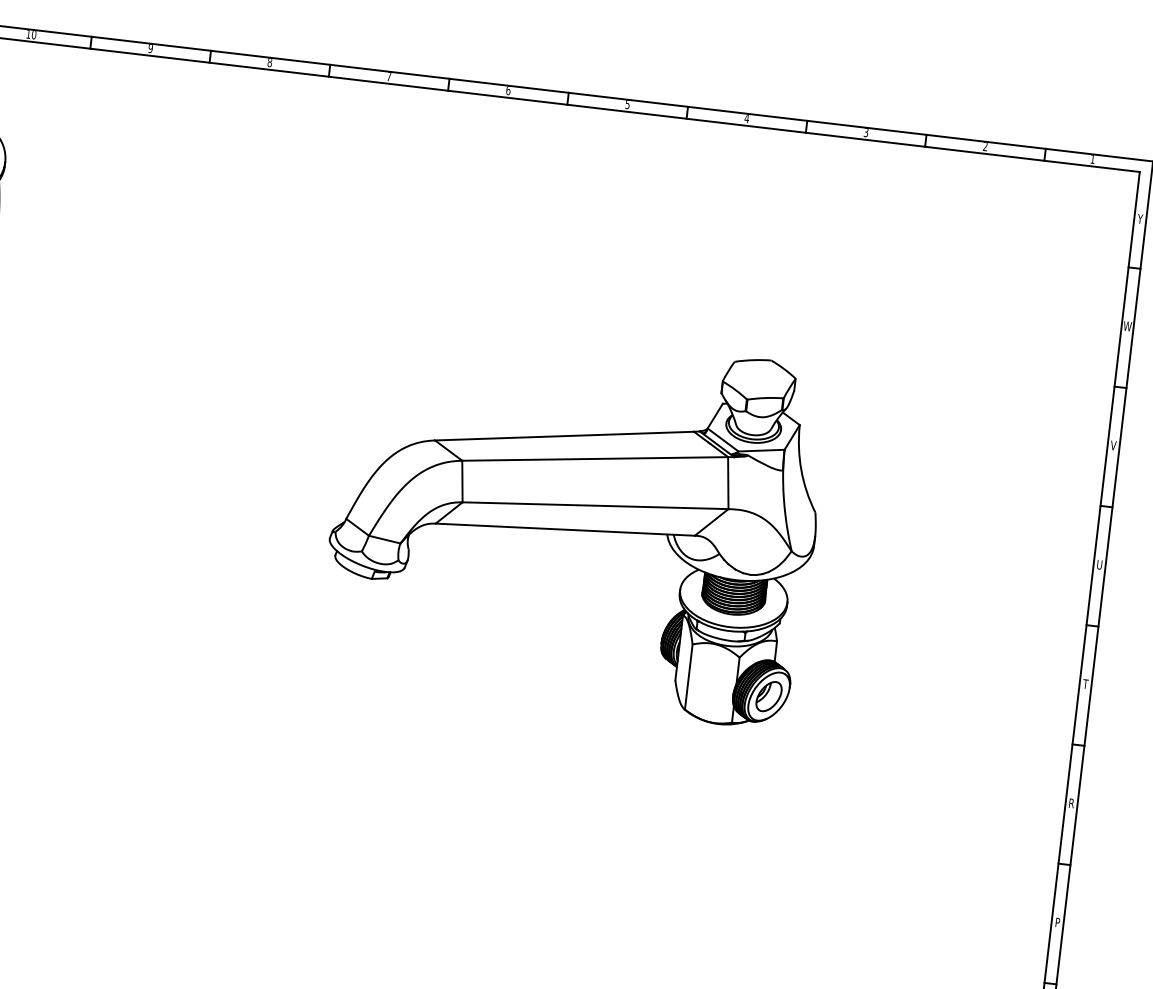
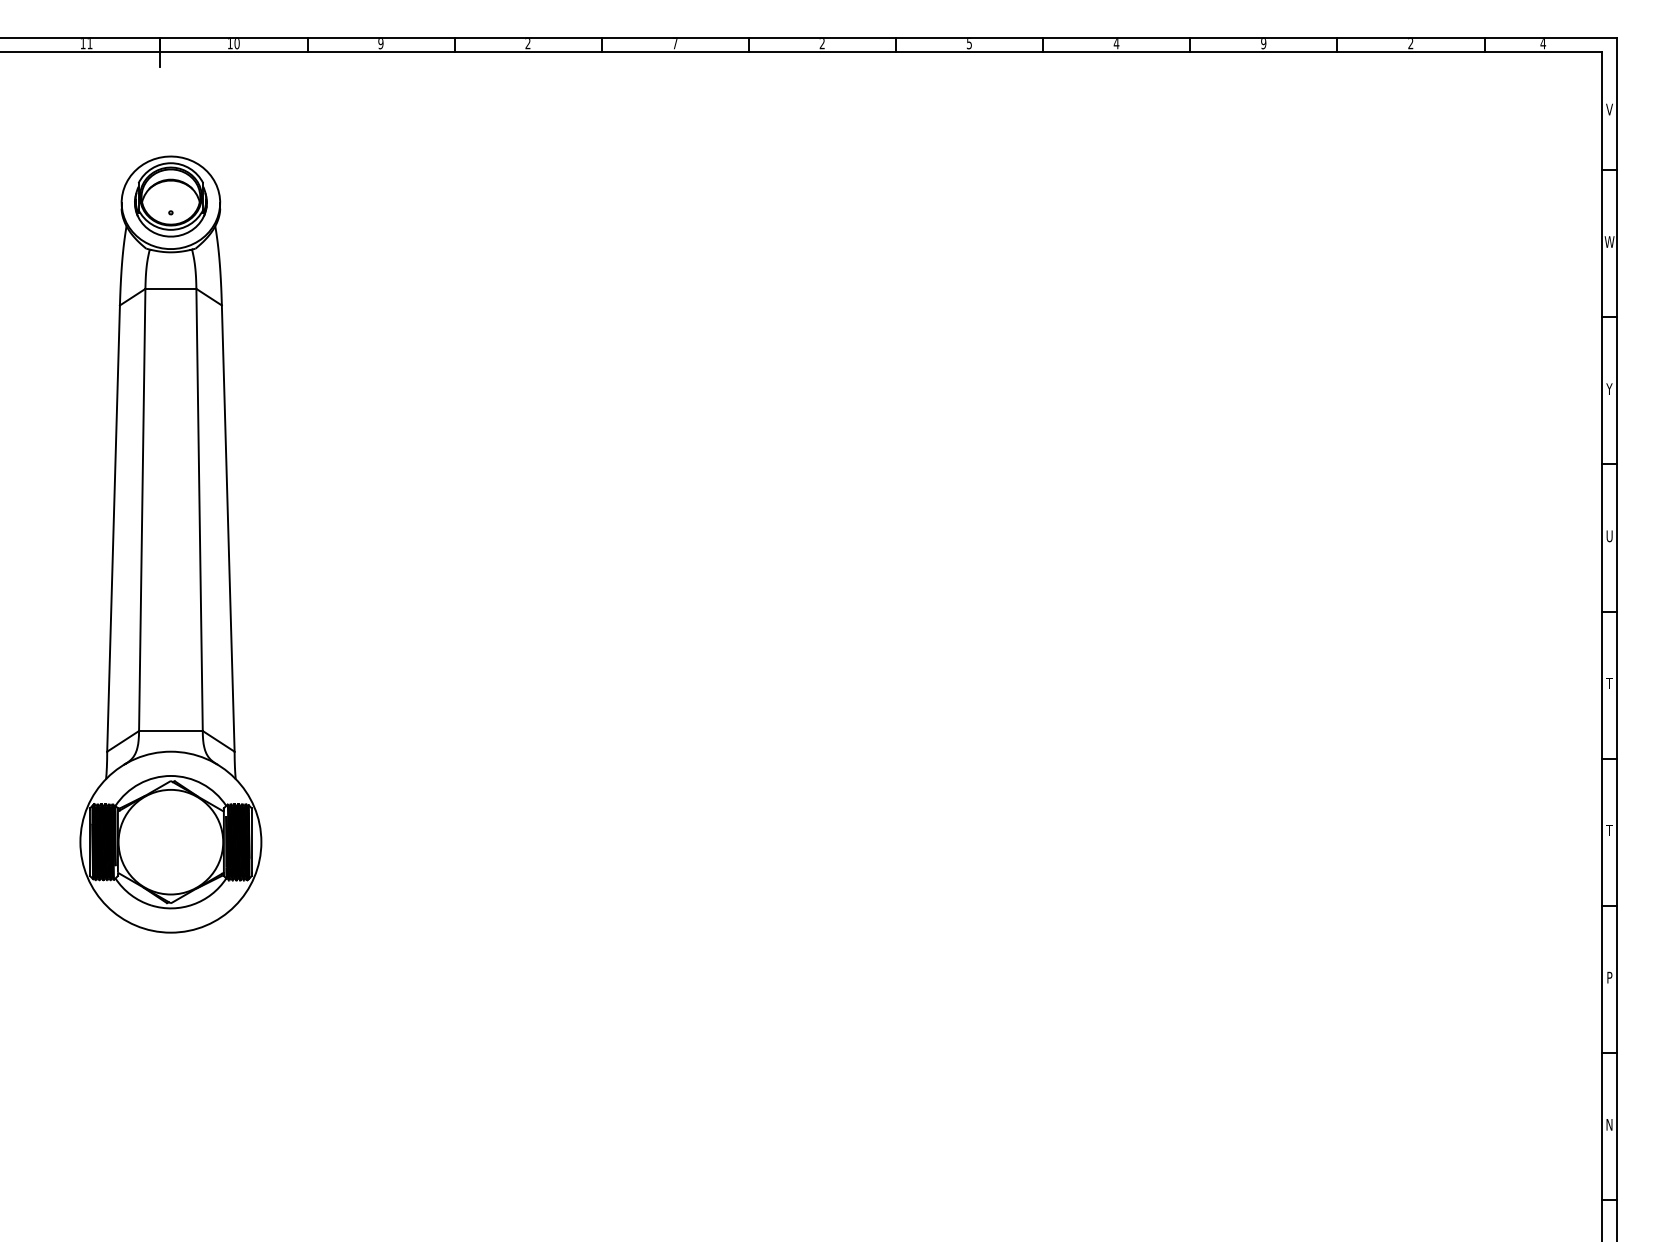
text: (269, 63) -> (527, 44), 8 -> 2
text: (508, 91) -> (822, 44), 6 -> 2
text: (865, 133) -> (1263, 44), 3 -> 9
text: (1092, 159) -> (1543, 44), 1 -> 4
text: (1140, 218) -> (1609, 109), Y -> V
text: (1113, 445) -> (1609, 388), V -> Y
part: (574, 522) -> (964, 559), removed
text: (1071, 803) -> (1609, 830), R -> T

